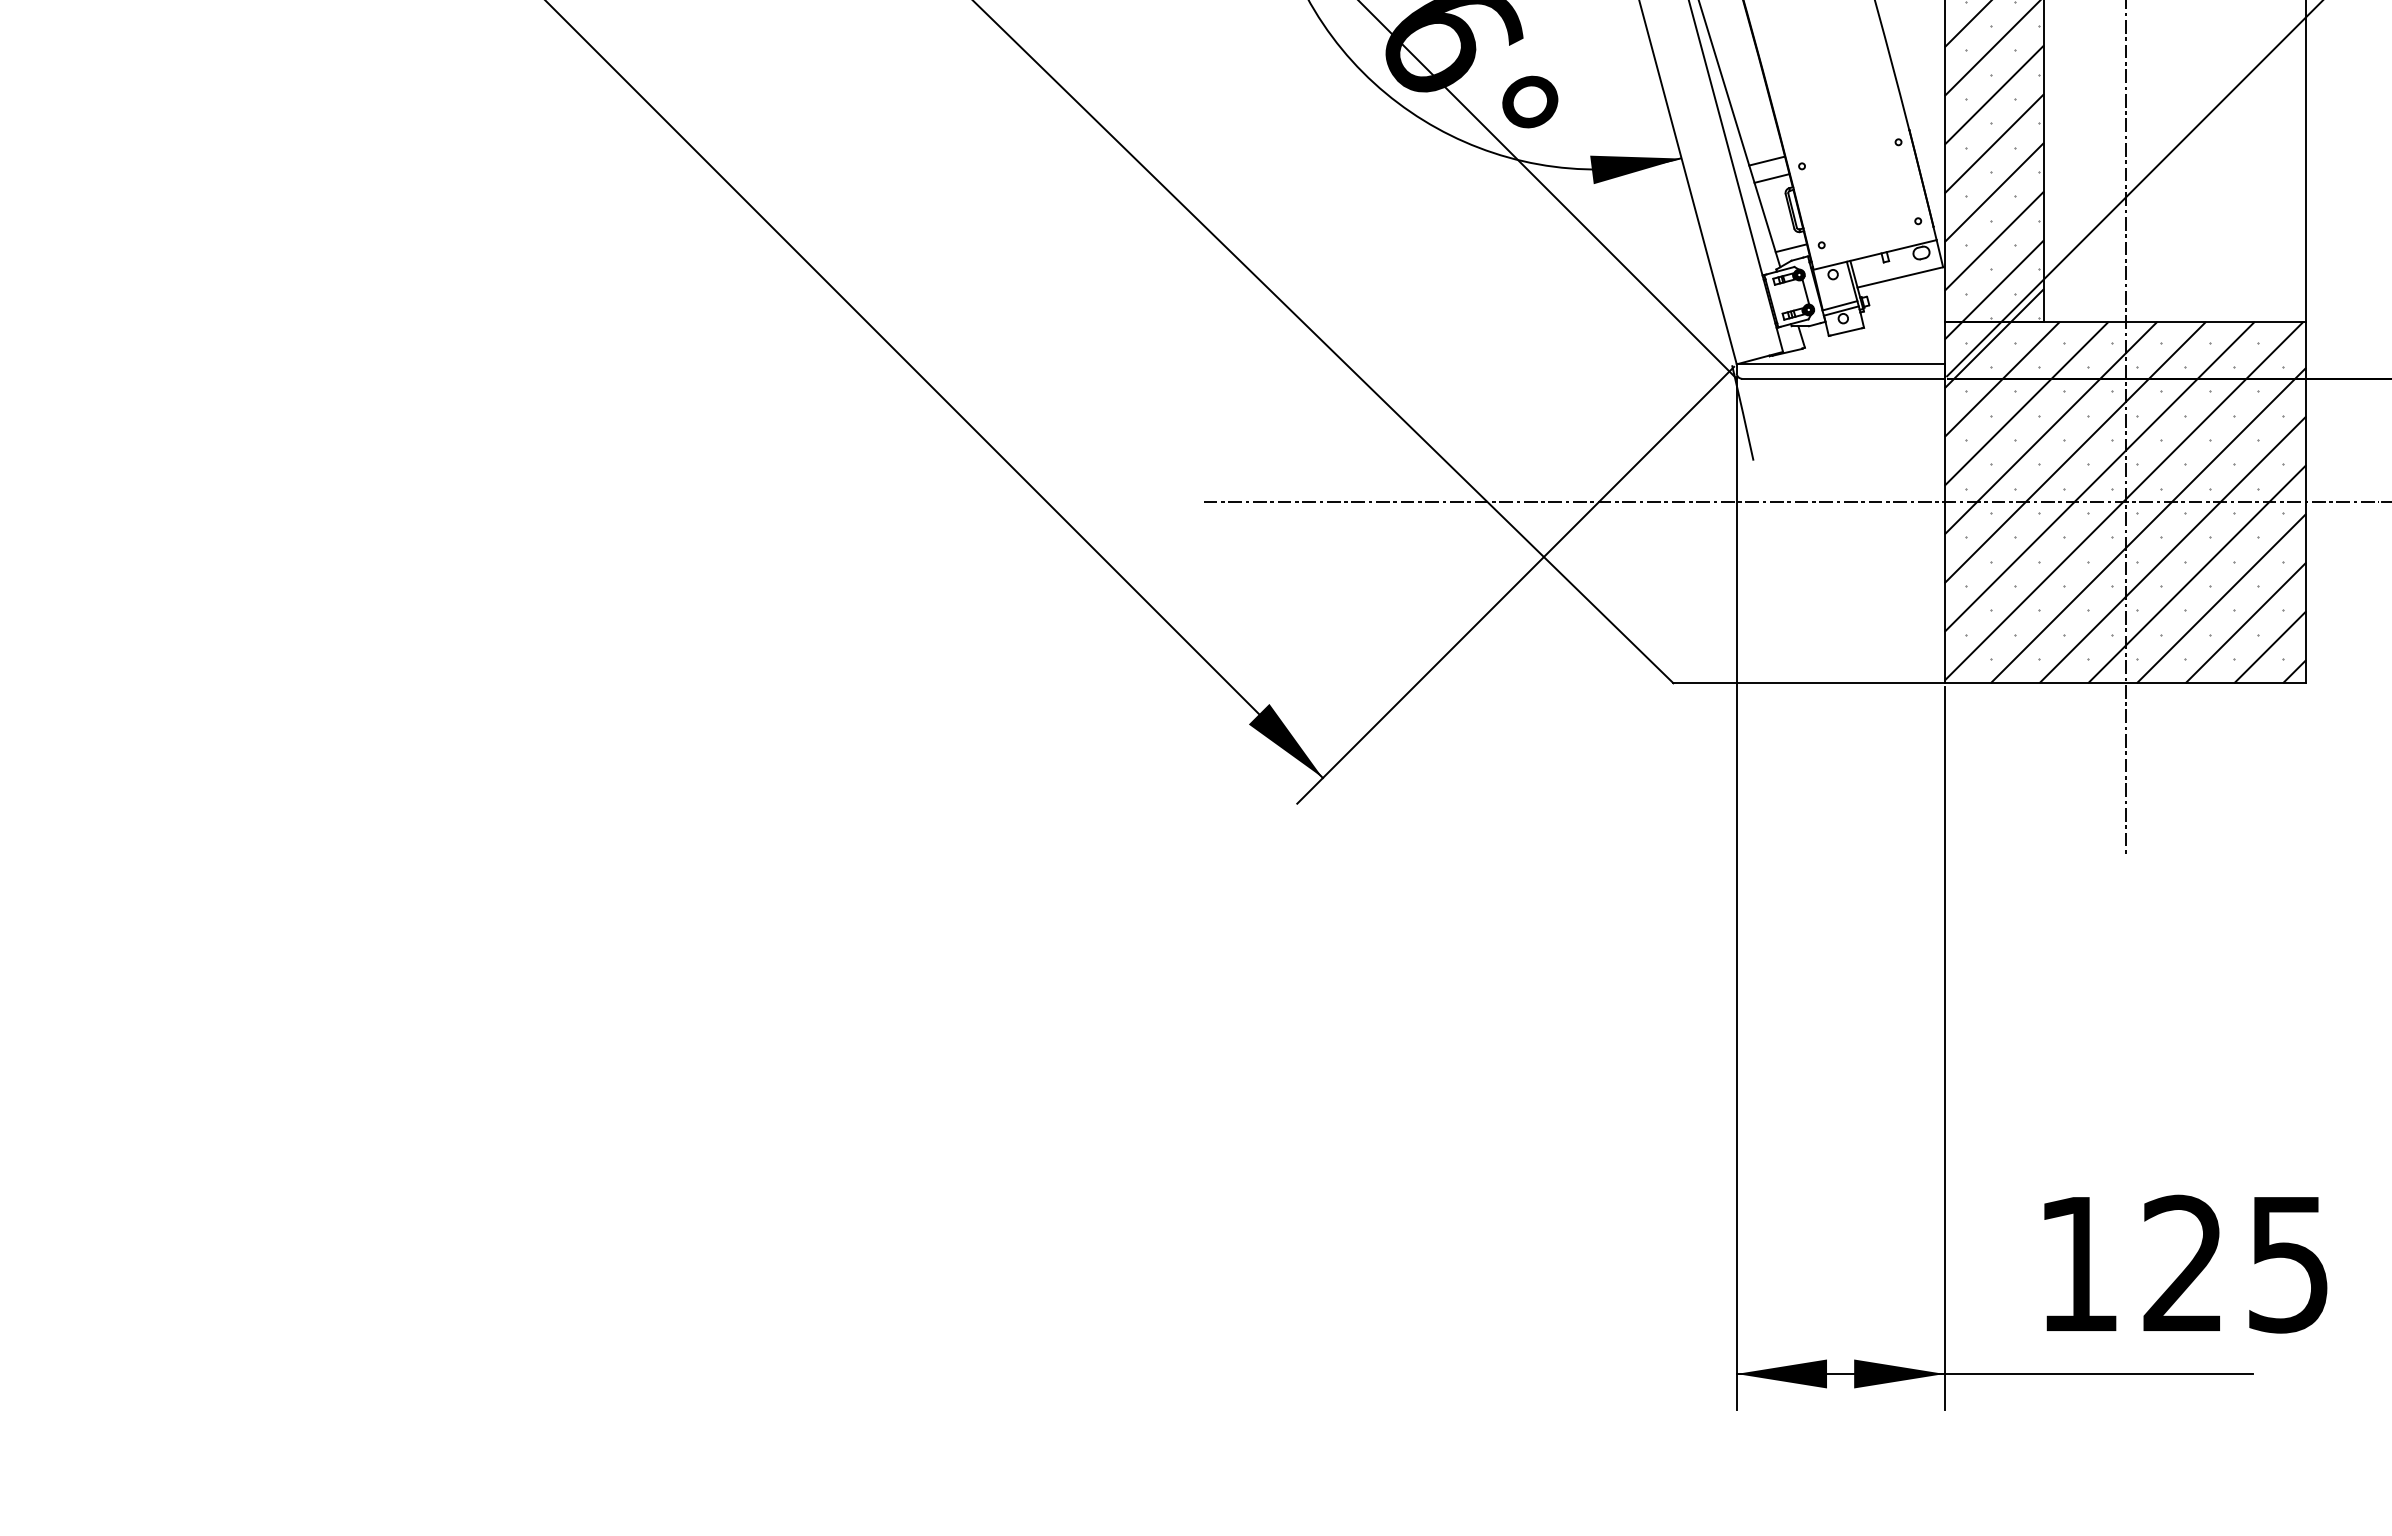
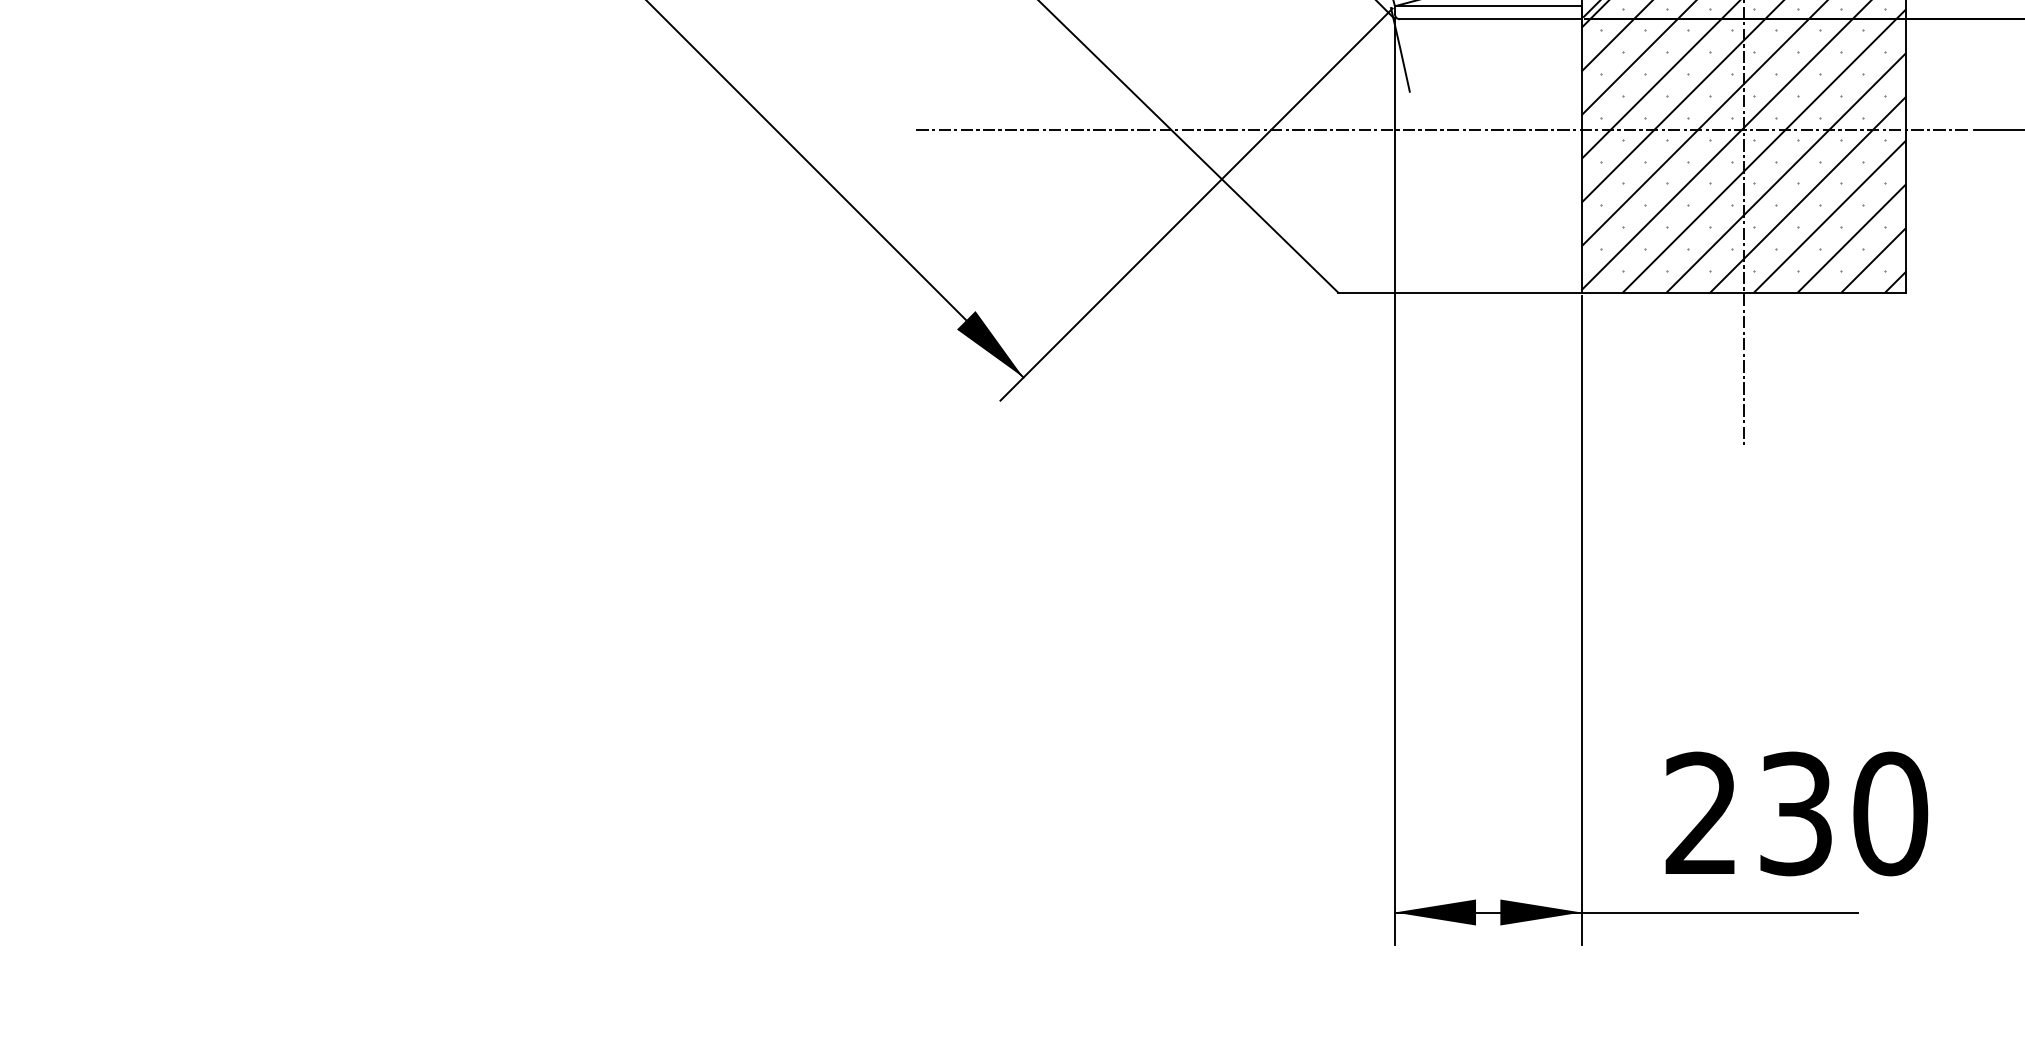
text: (2184, 1263) -> (1796, 813), 125 -> 230

